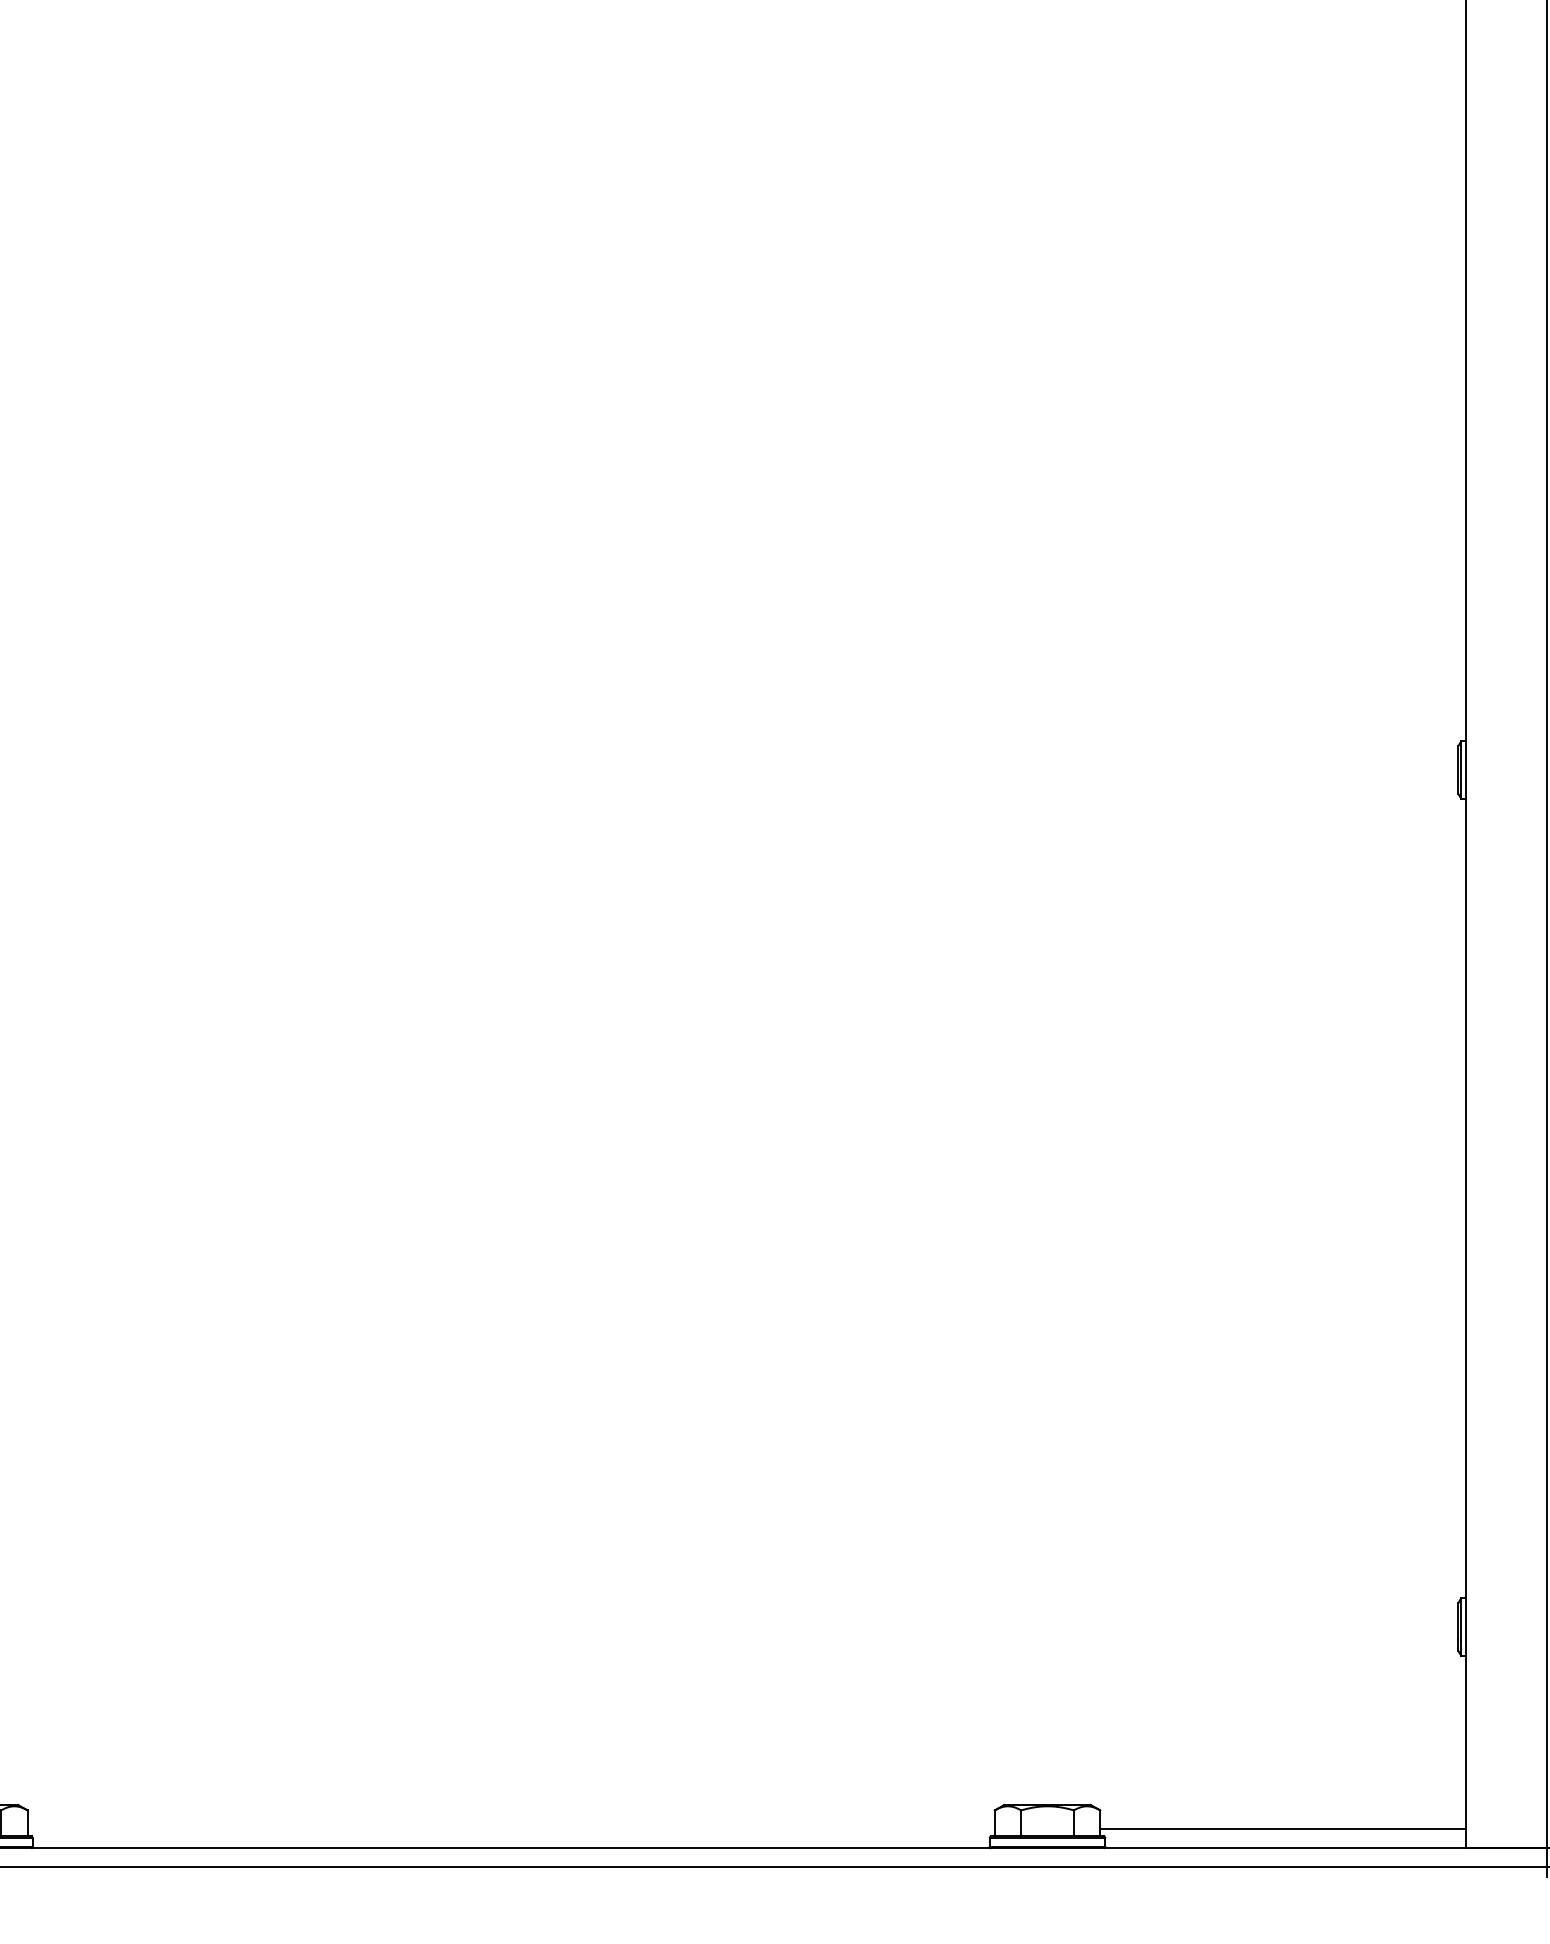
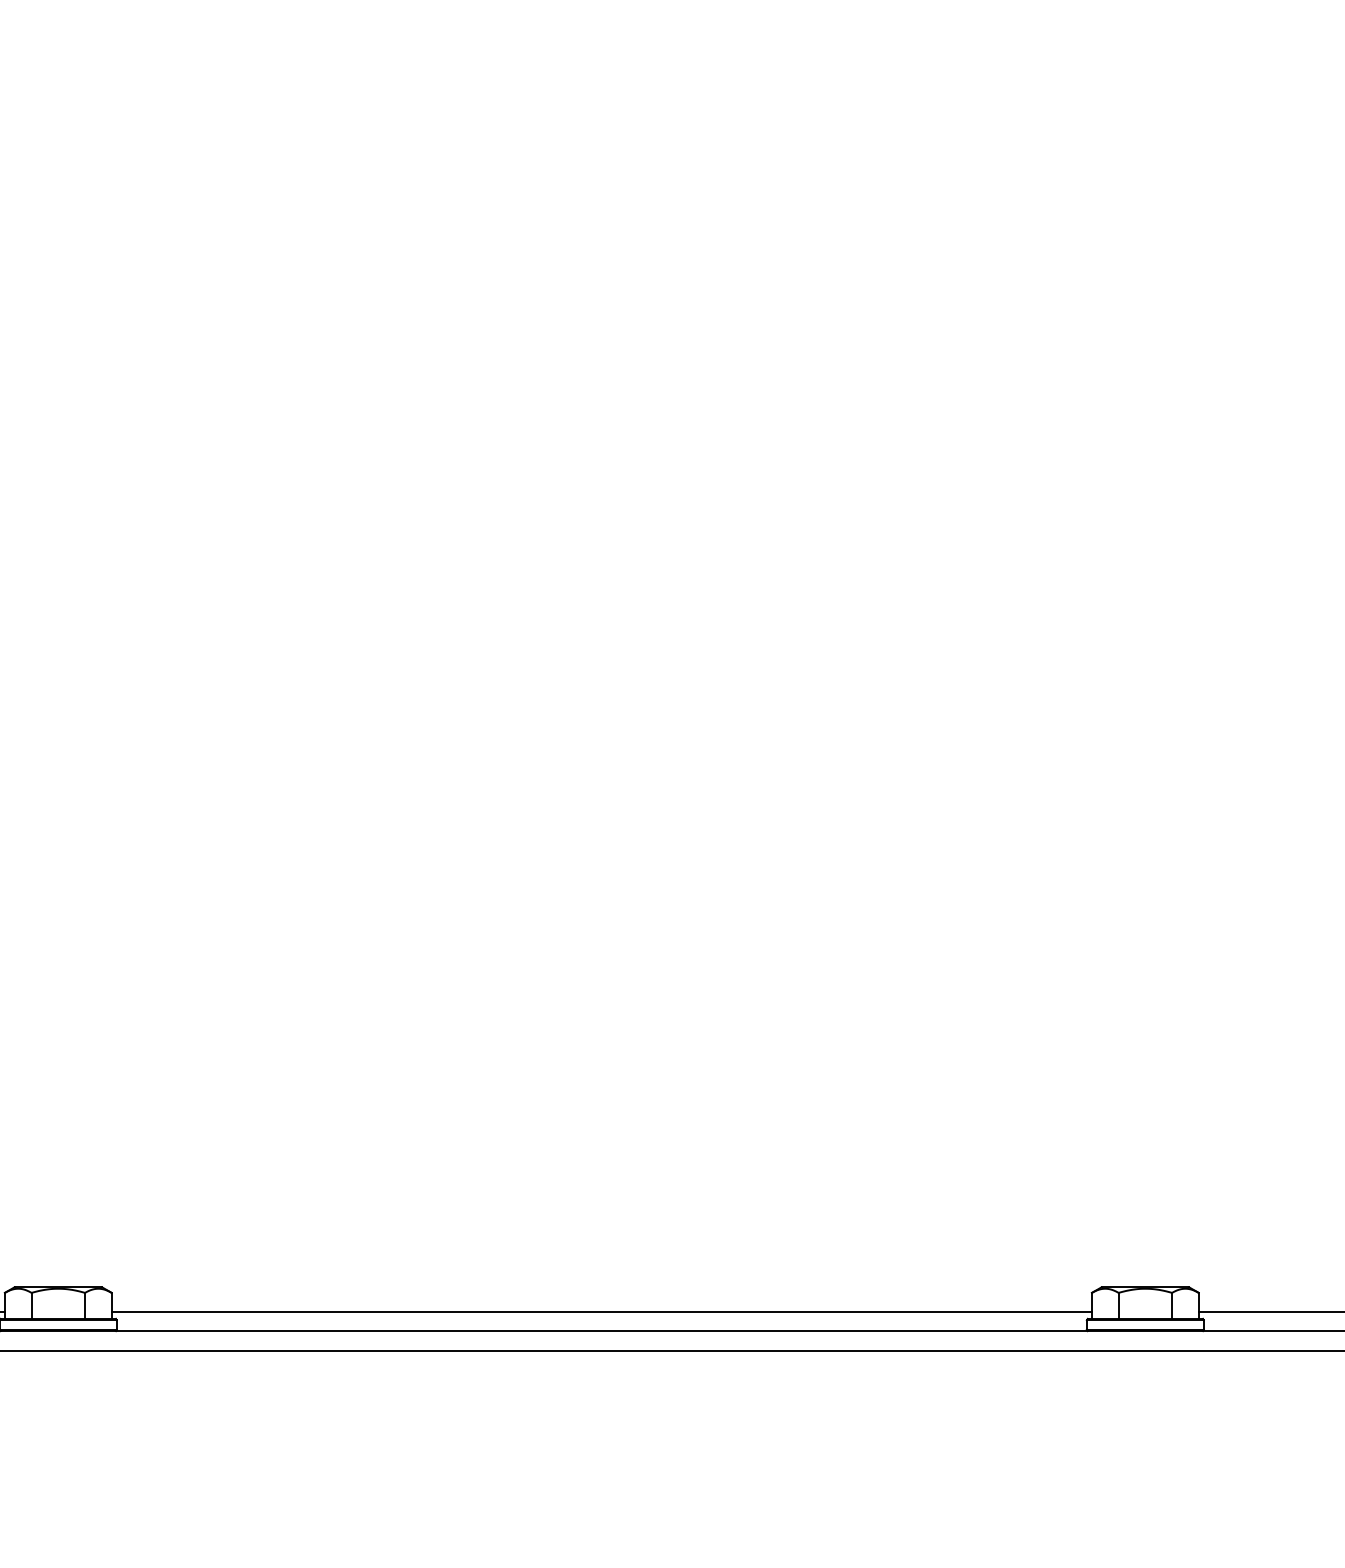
line: (510, 1828) -> (601, 1311), added

